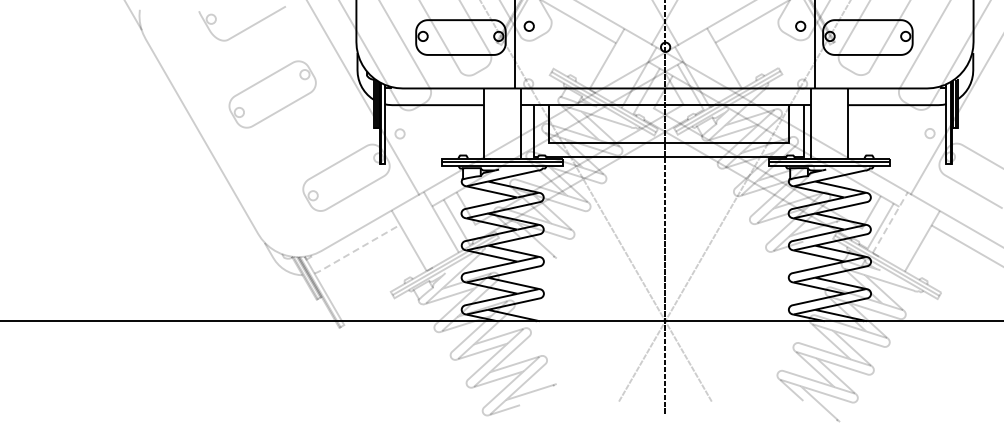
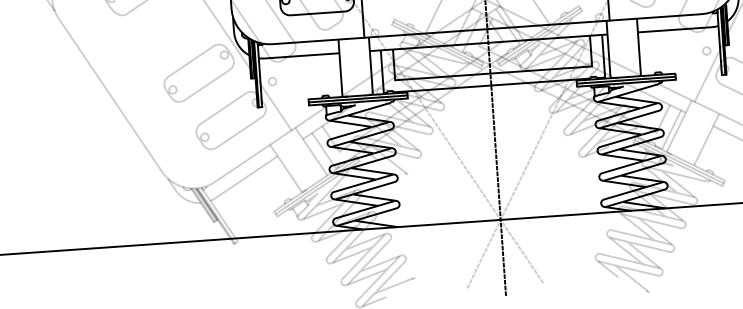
part: (272, 94) -> (199, 73), moved
line: (890, 222) -> (679, 126), dashed -> solid
line: (356, 250) -> (243, 179), dashed -> solid

